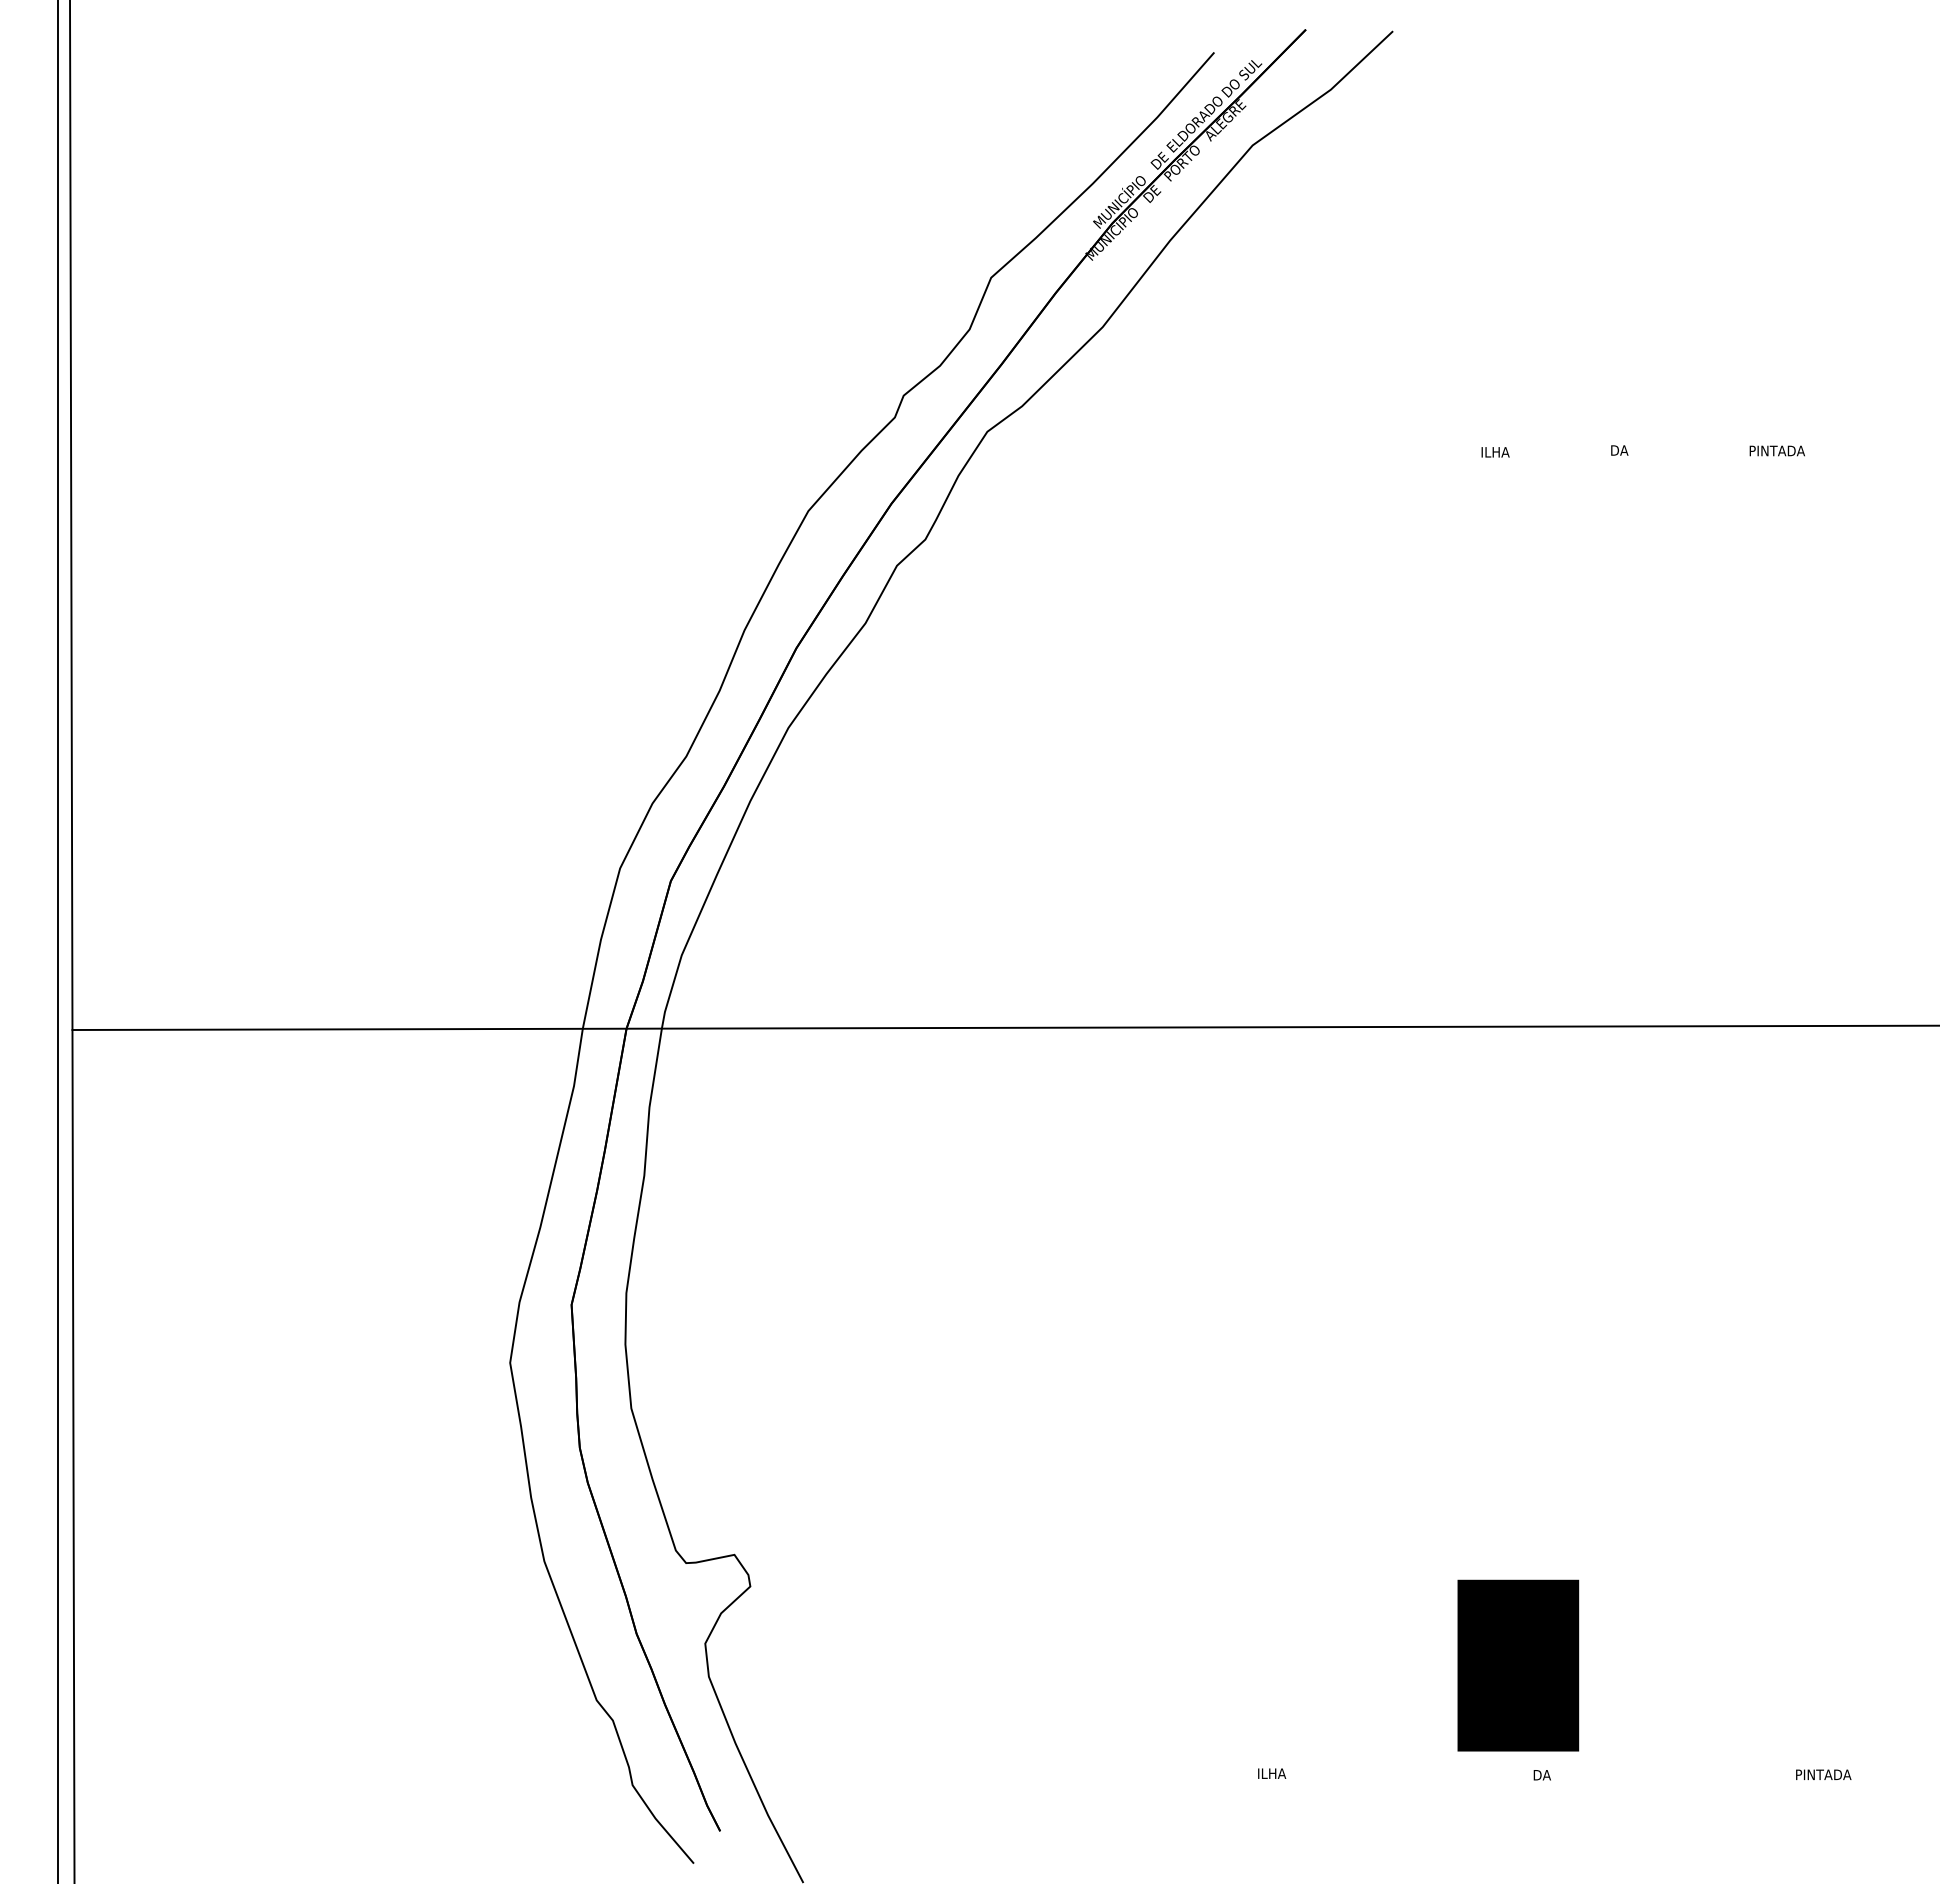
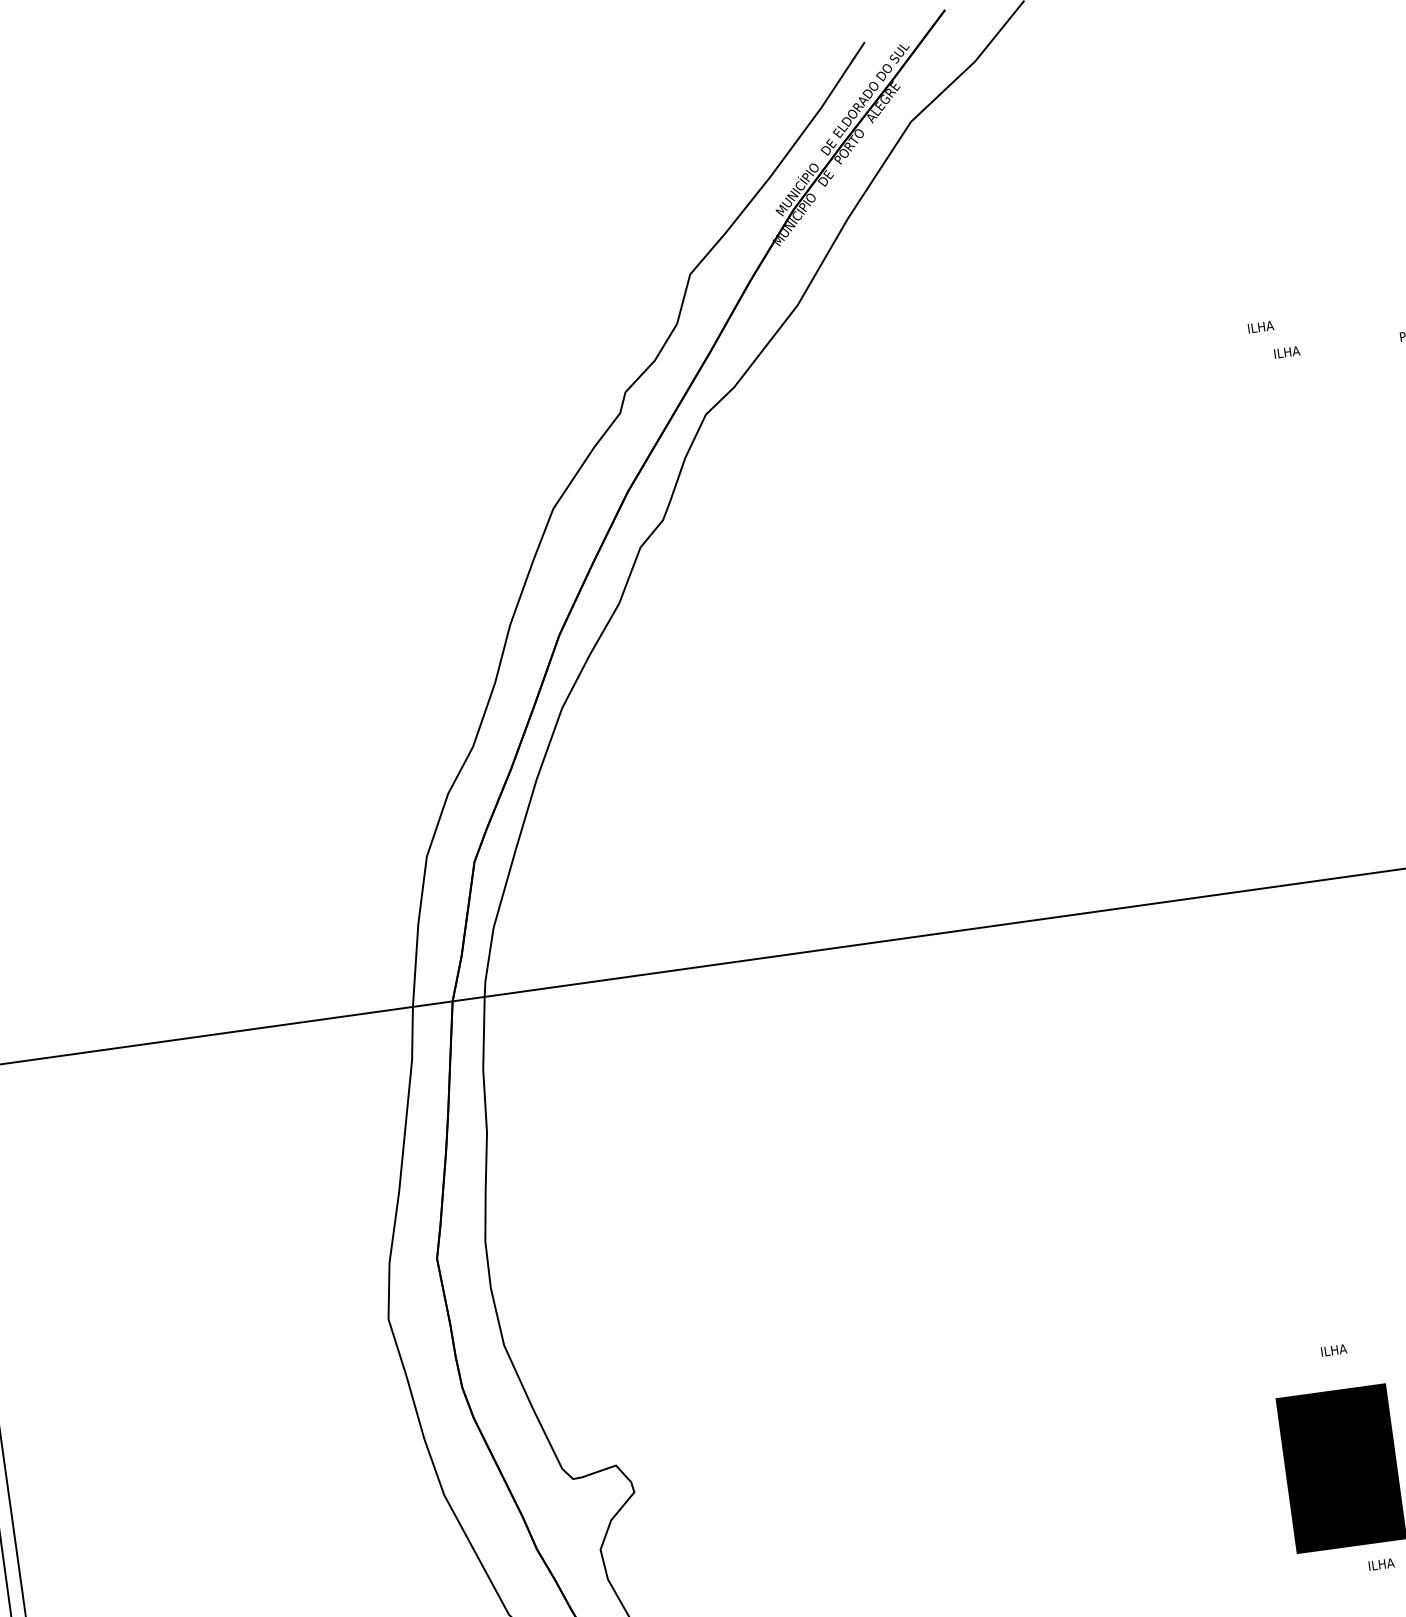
text: (1625, 450) -> (1287, 352), DA -> ILHA
text: (1495, 452) -> (1260, 327), moved
text: (1272, 1773) -> (1334, 1350), moved
text: (1548, 1775) -> (1382, 1564), DA -> ILHA

